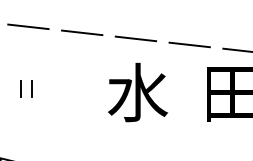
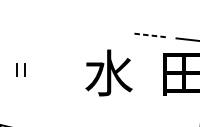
line: (28, 26) -> (22, 20), removed
line: (81, 32) -> (64, 25), removed
line: (135, 38) -> (107, 30), removed
line: (189, 44) -> (149, 35), solid -> dashed

